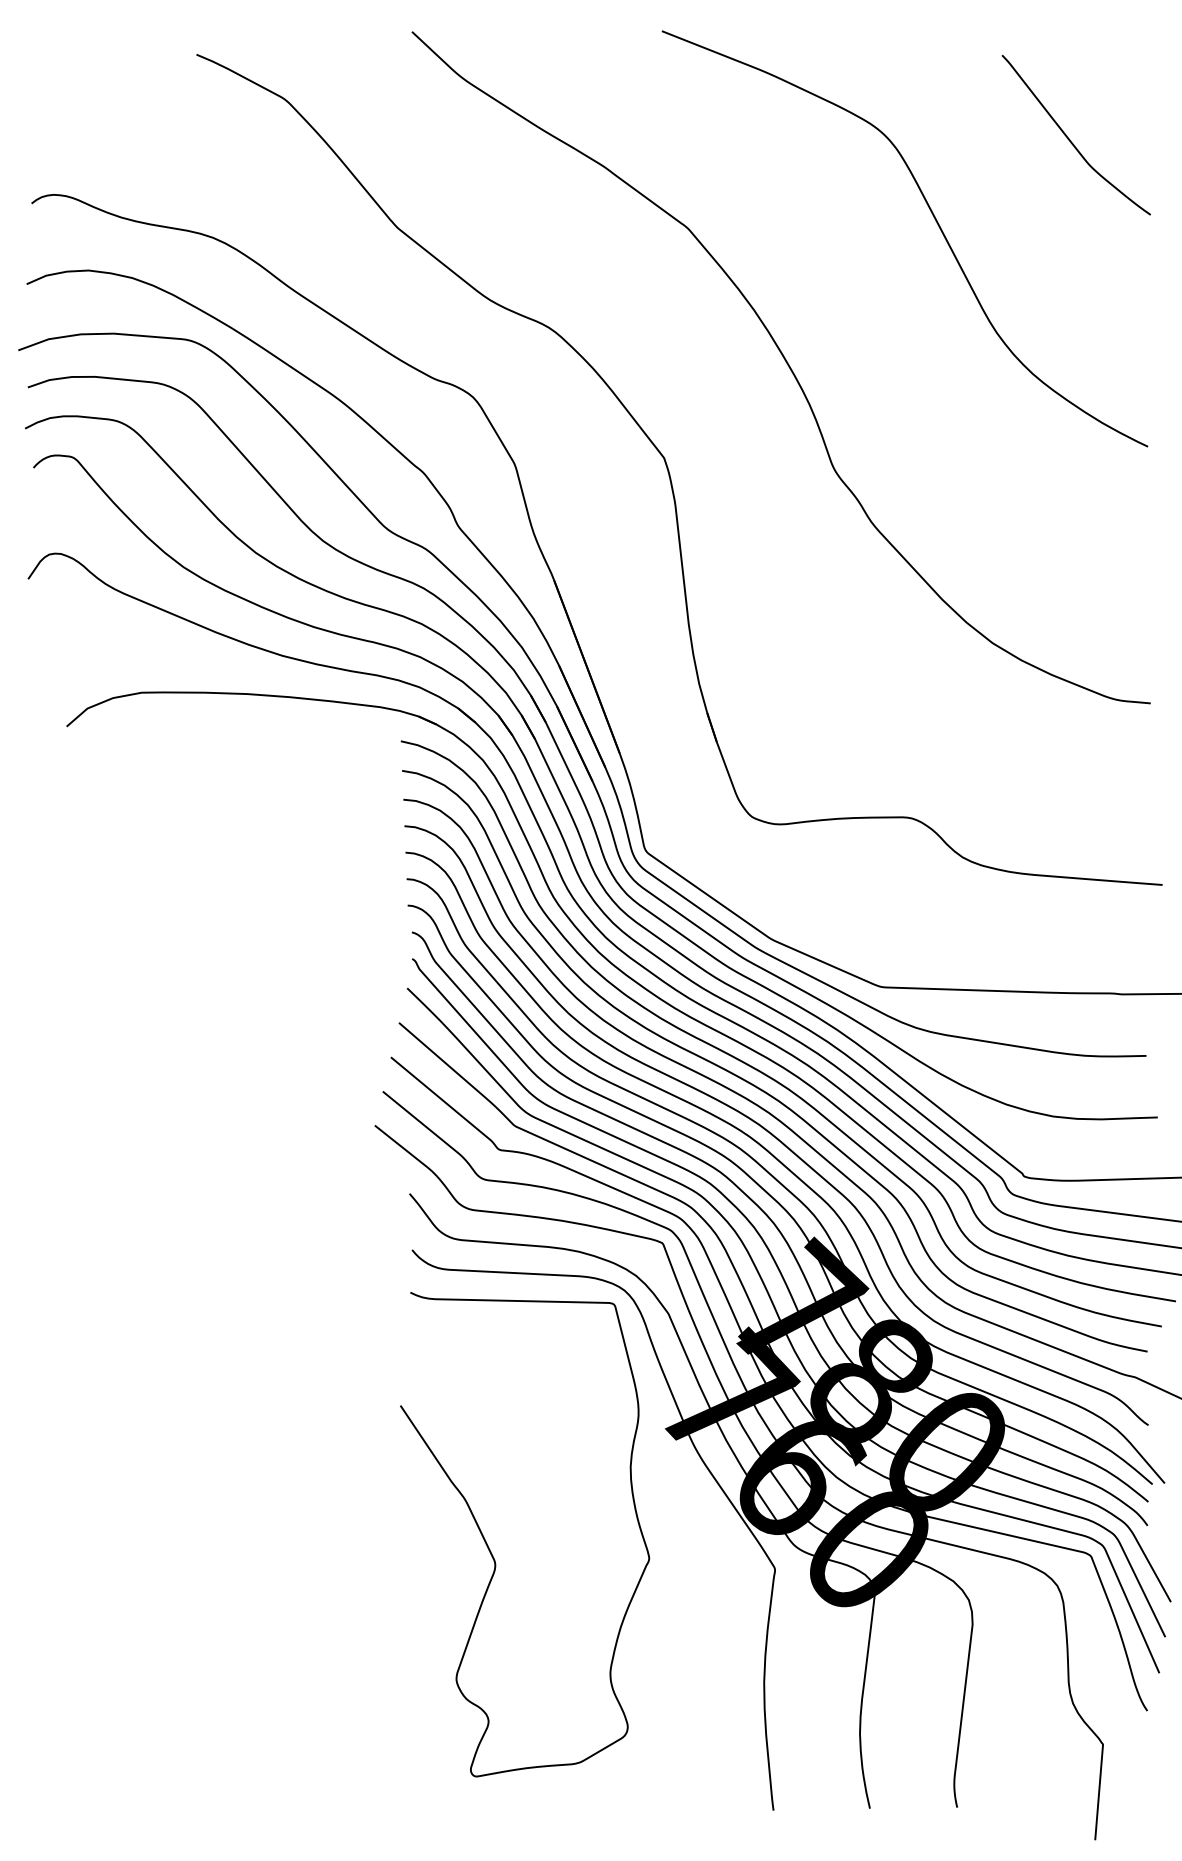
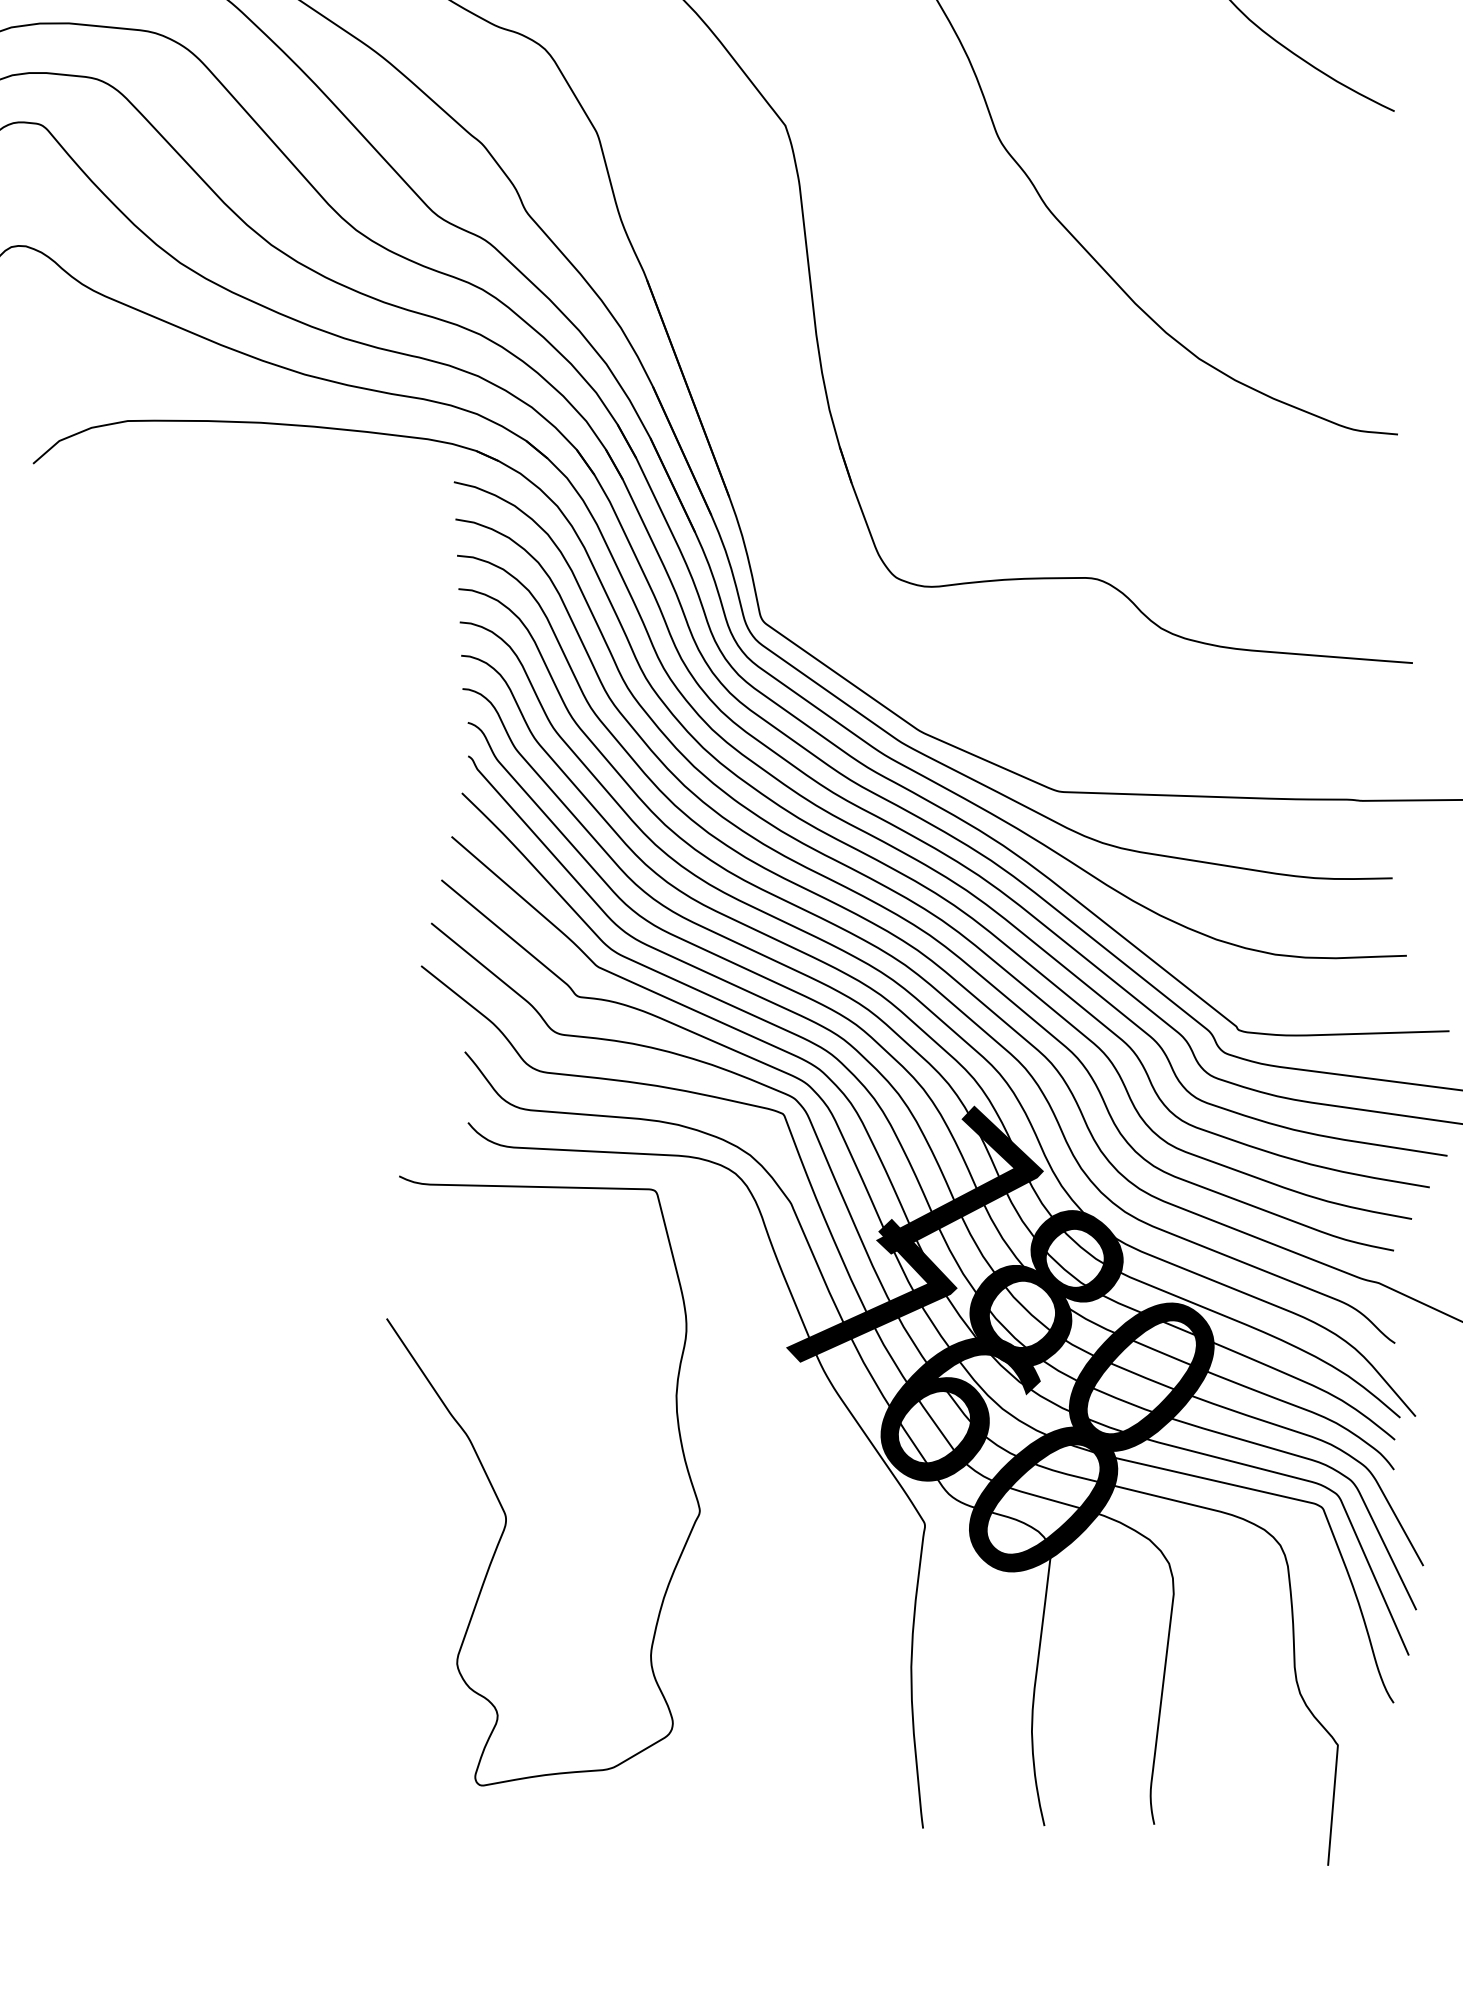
curve: (491, 1551) -> (501, 1502), moved

